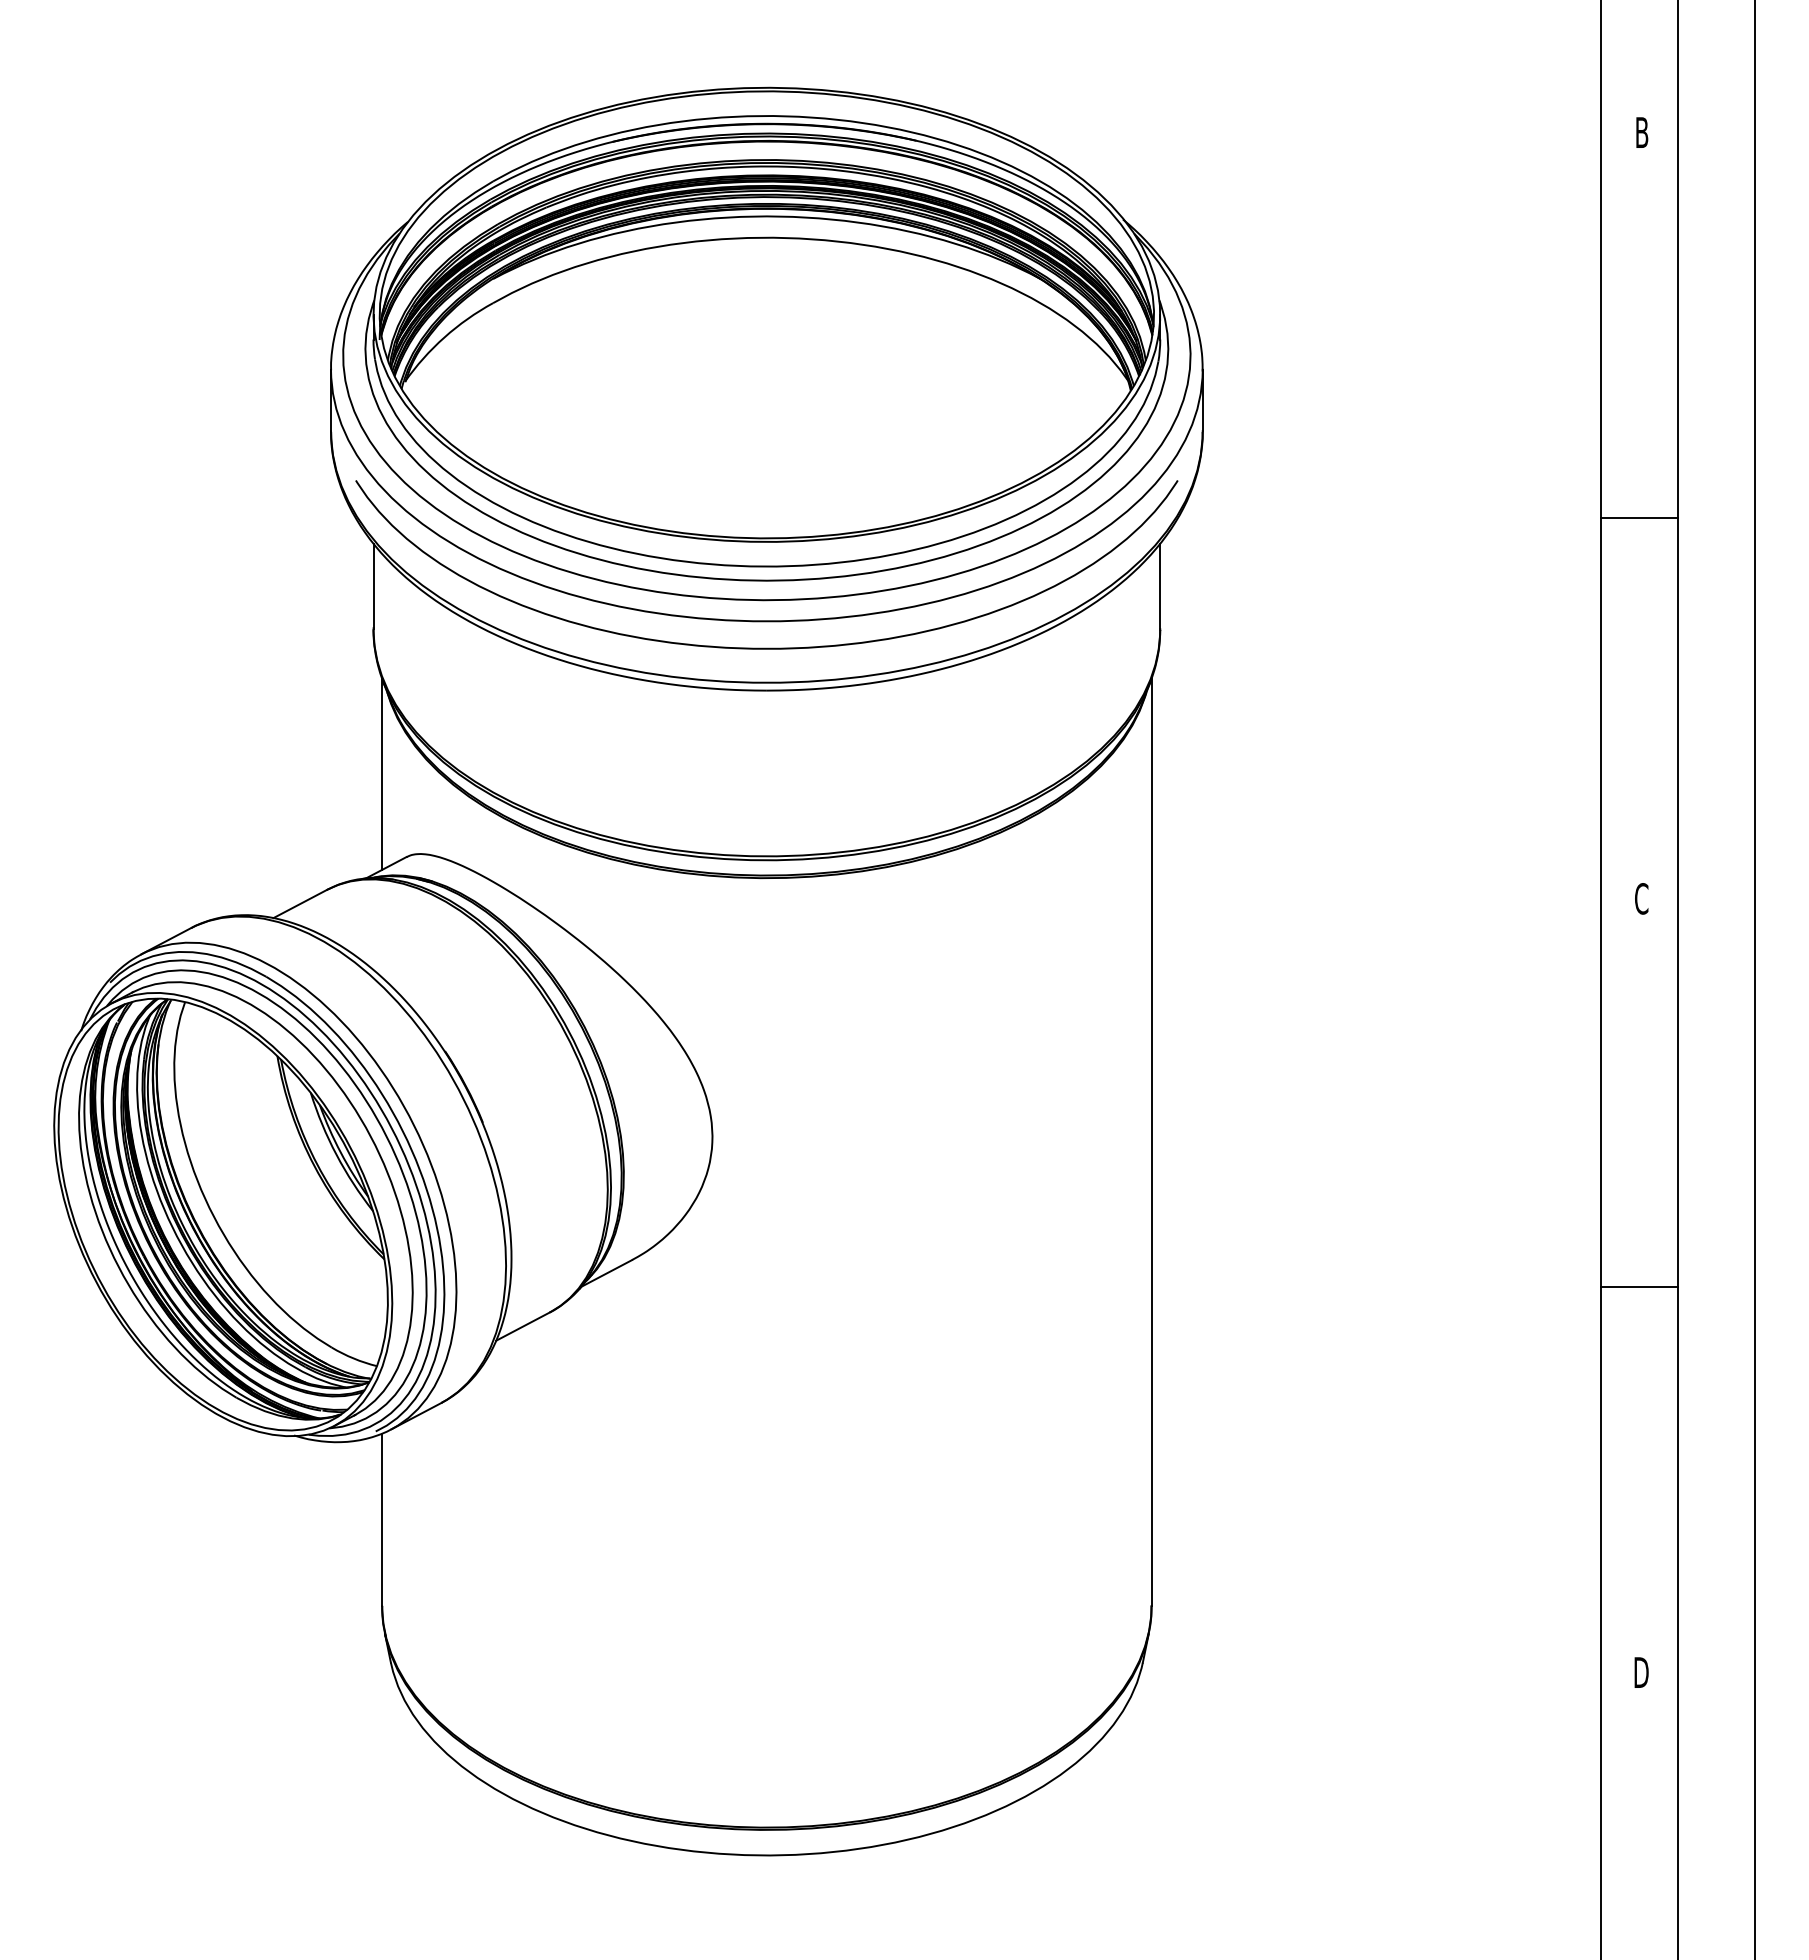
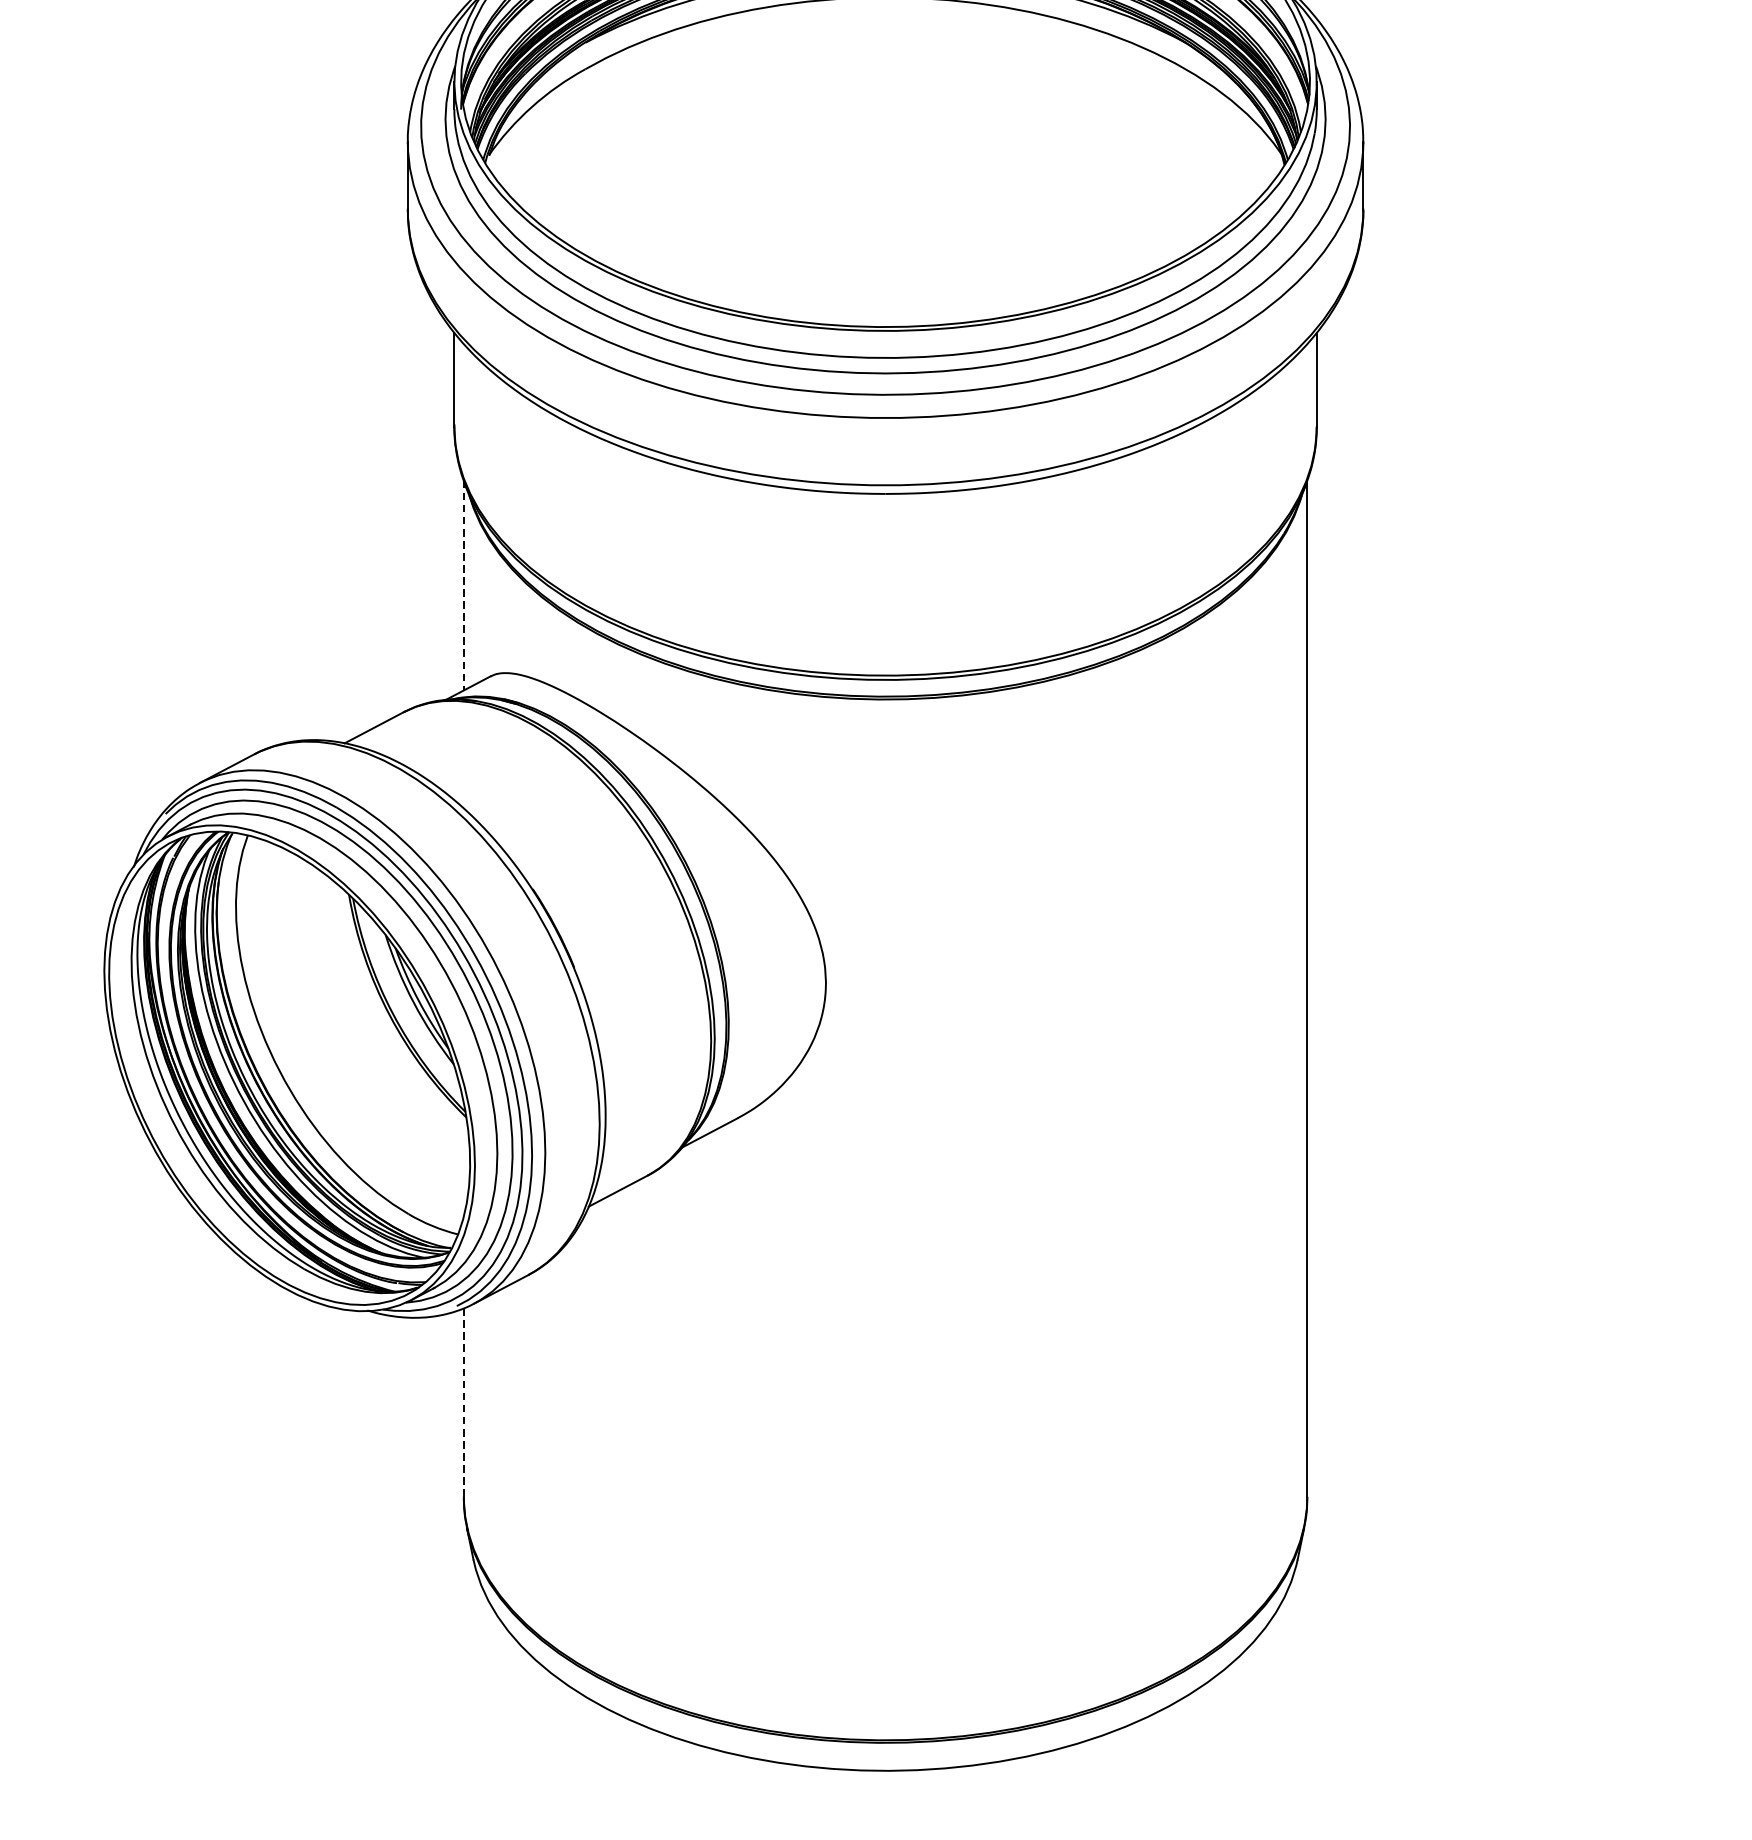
curve: (766, 647) -> (885, 446), removed
line: (382, 774) -> (464, 585), solid -> dashed
line: (382, 1520) -> (464, 1403), solid -> dashed

